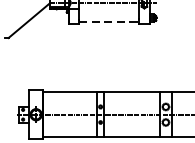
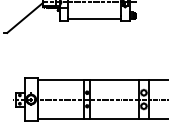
line: (109, 21) -> (94, 18), dashed -> solid

